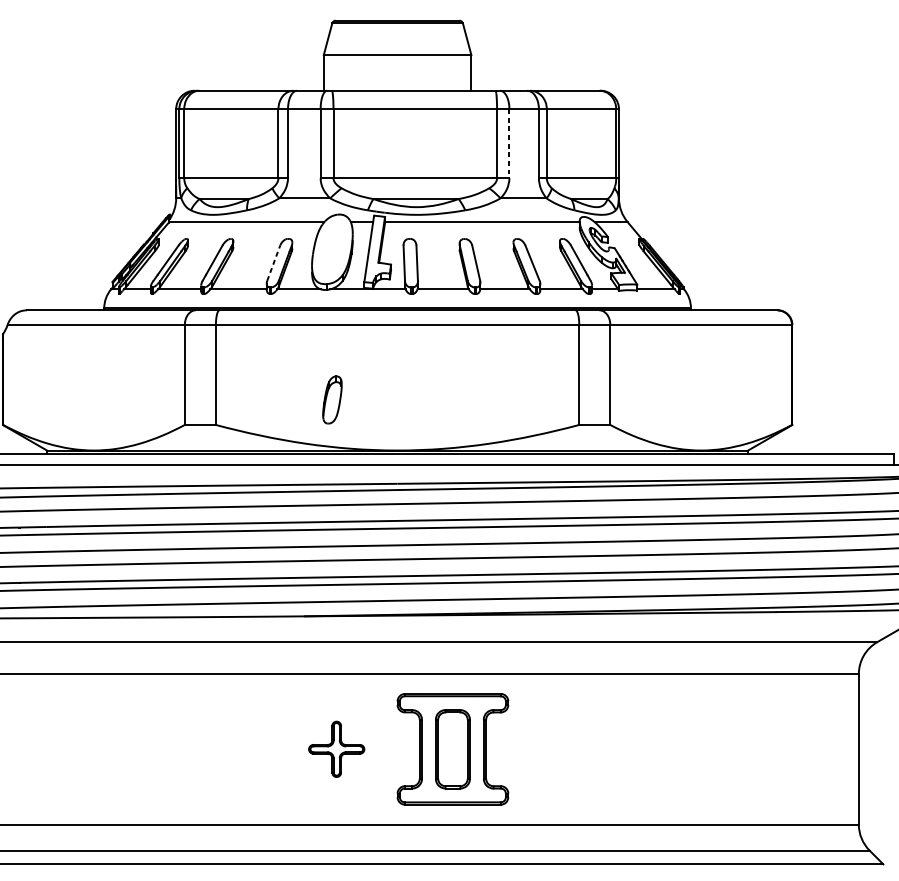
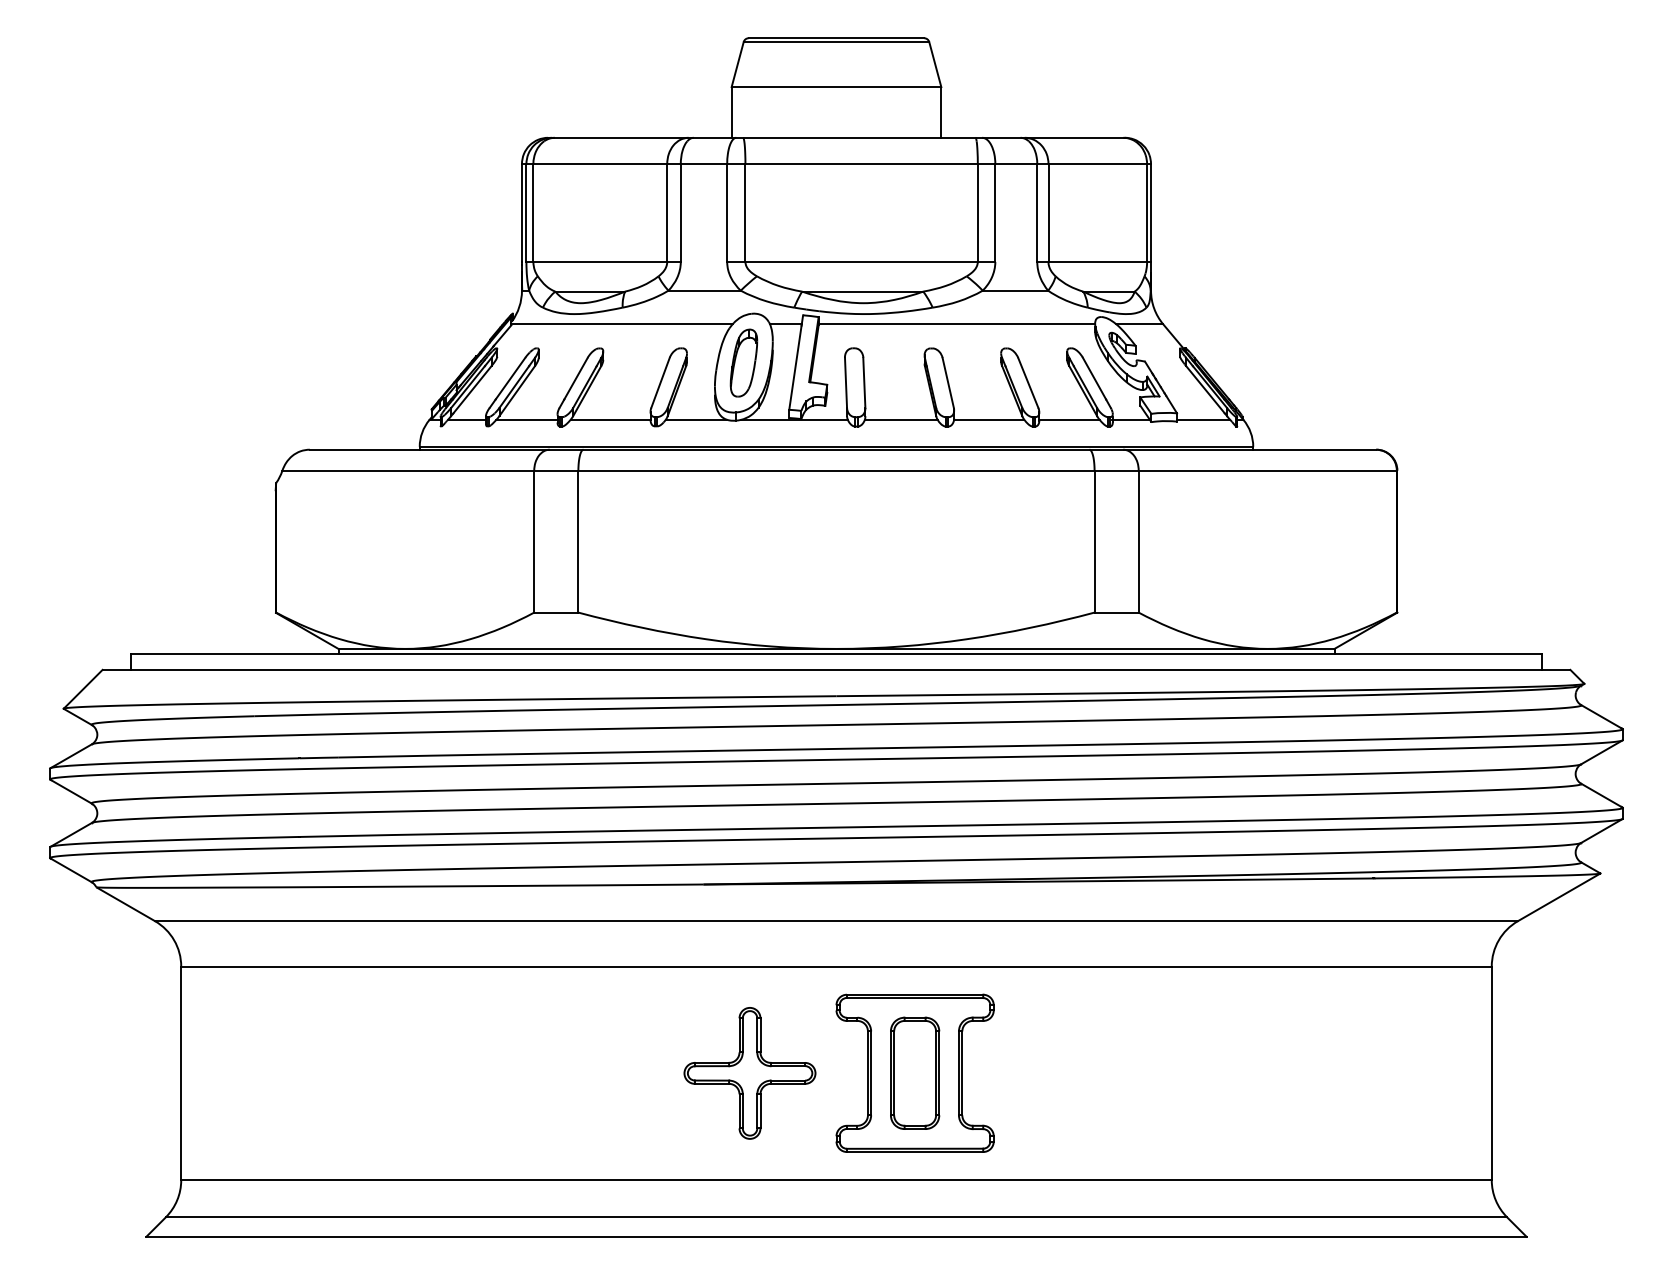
line: (509, 143) -> (995, 212), dashed -> solid
line: (273, 263) -> (660, 382), dashed -> solid
part: (332, 399) -> (743, 362), moved
part: (336, 749) -> (749, 1073), size x1.67

